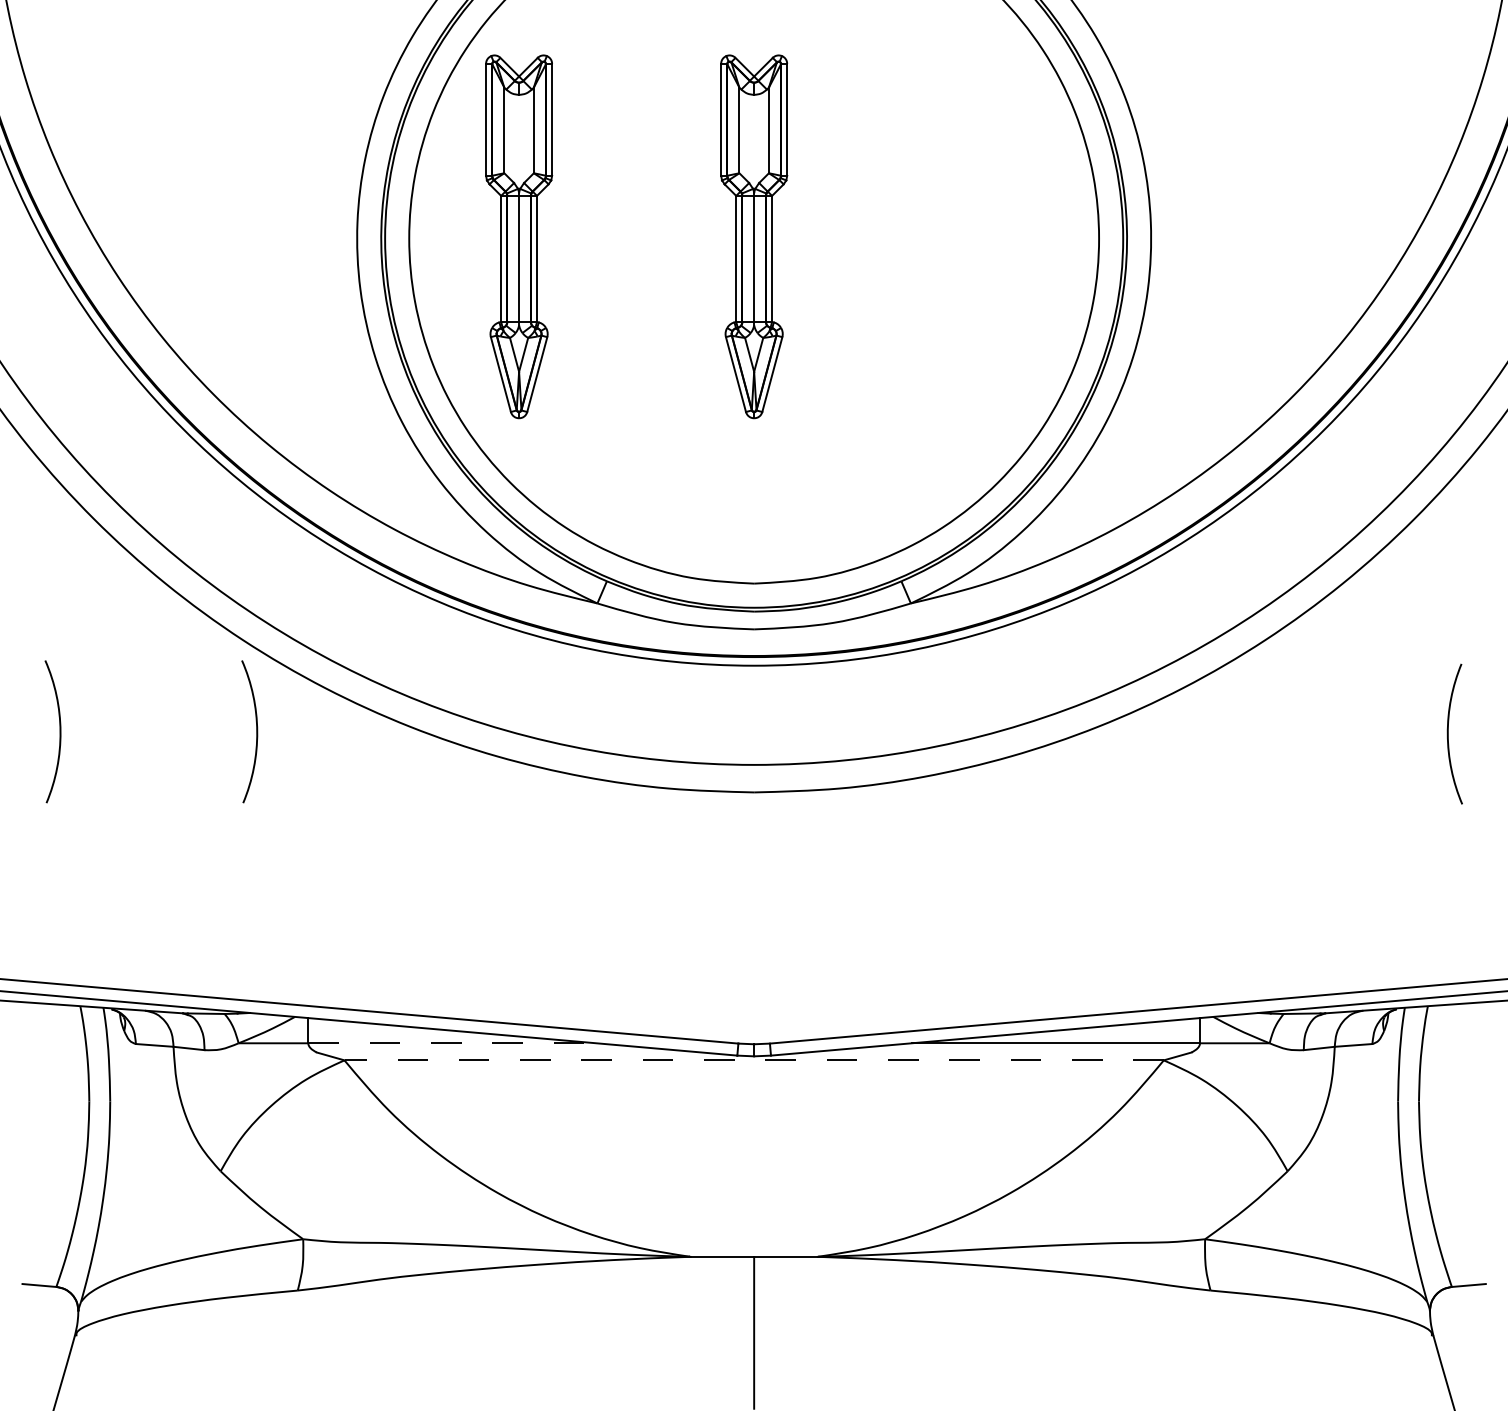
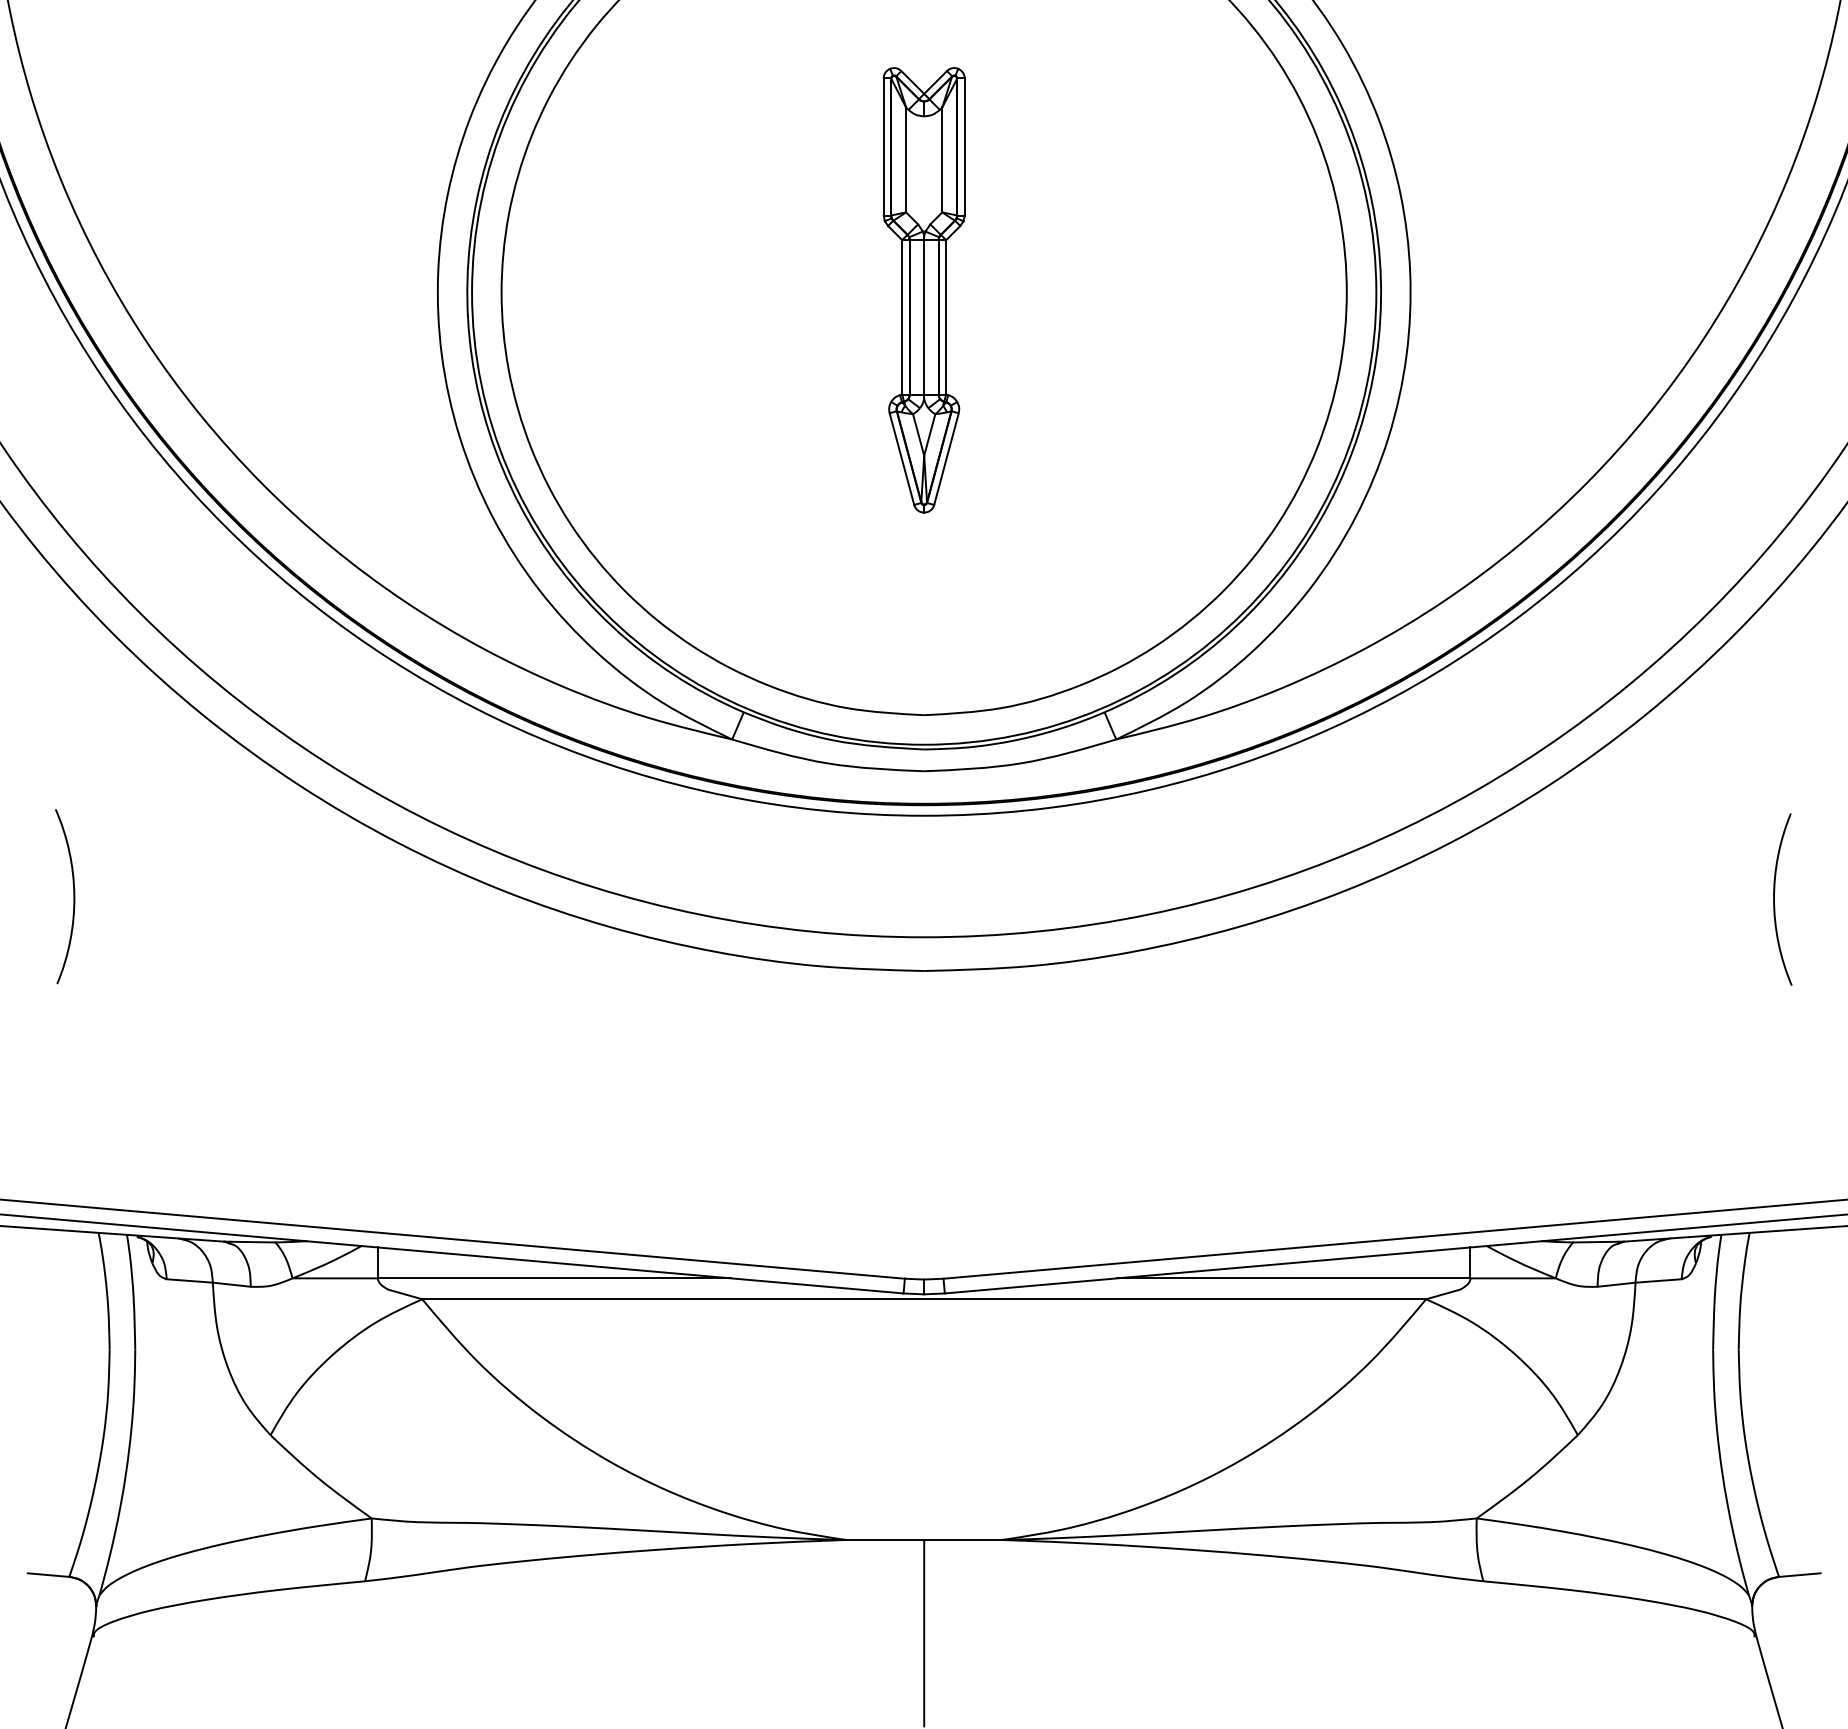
part: (518, 237) -> (635, 290), removed
arc: (256, 731) -> (314, 896), removed
line: (452, 1043) -> (554, 1278), dashed -> solid
line: (754, 1060) -> (924, 1299), dashed -> solid

